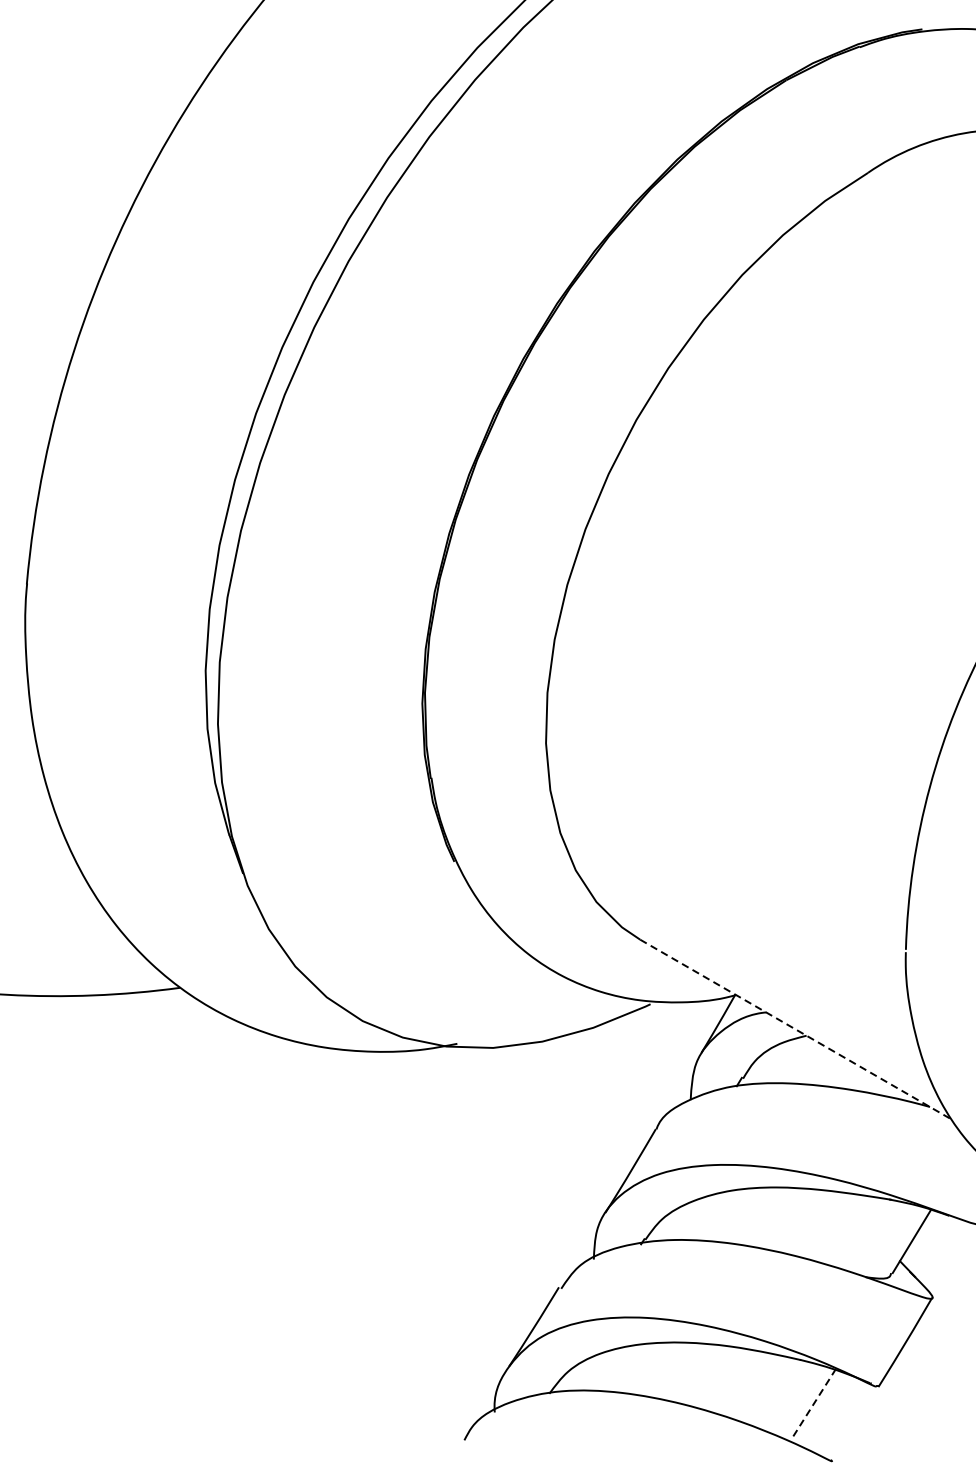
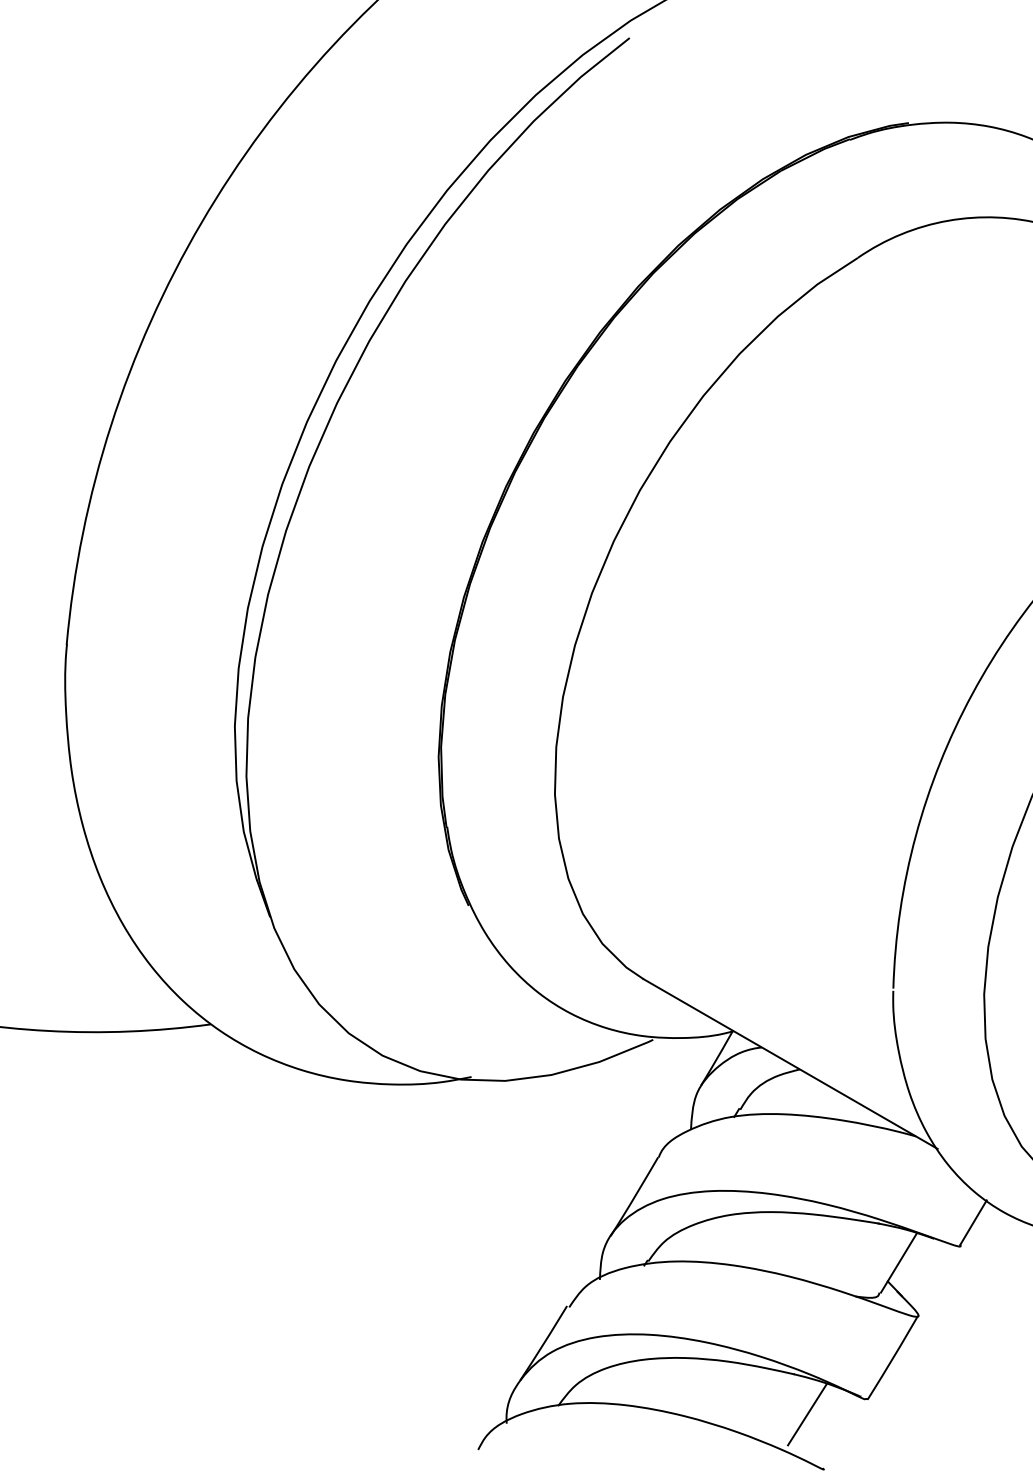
line: (796, 1030) -> (790, 1064), dashed -> solid
line: (814, 1402) -> (807, 1414), dashed -> solid

